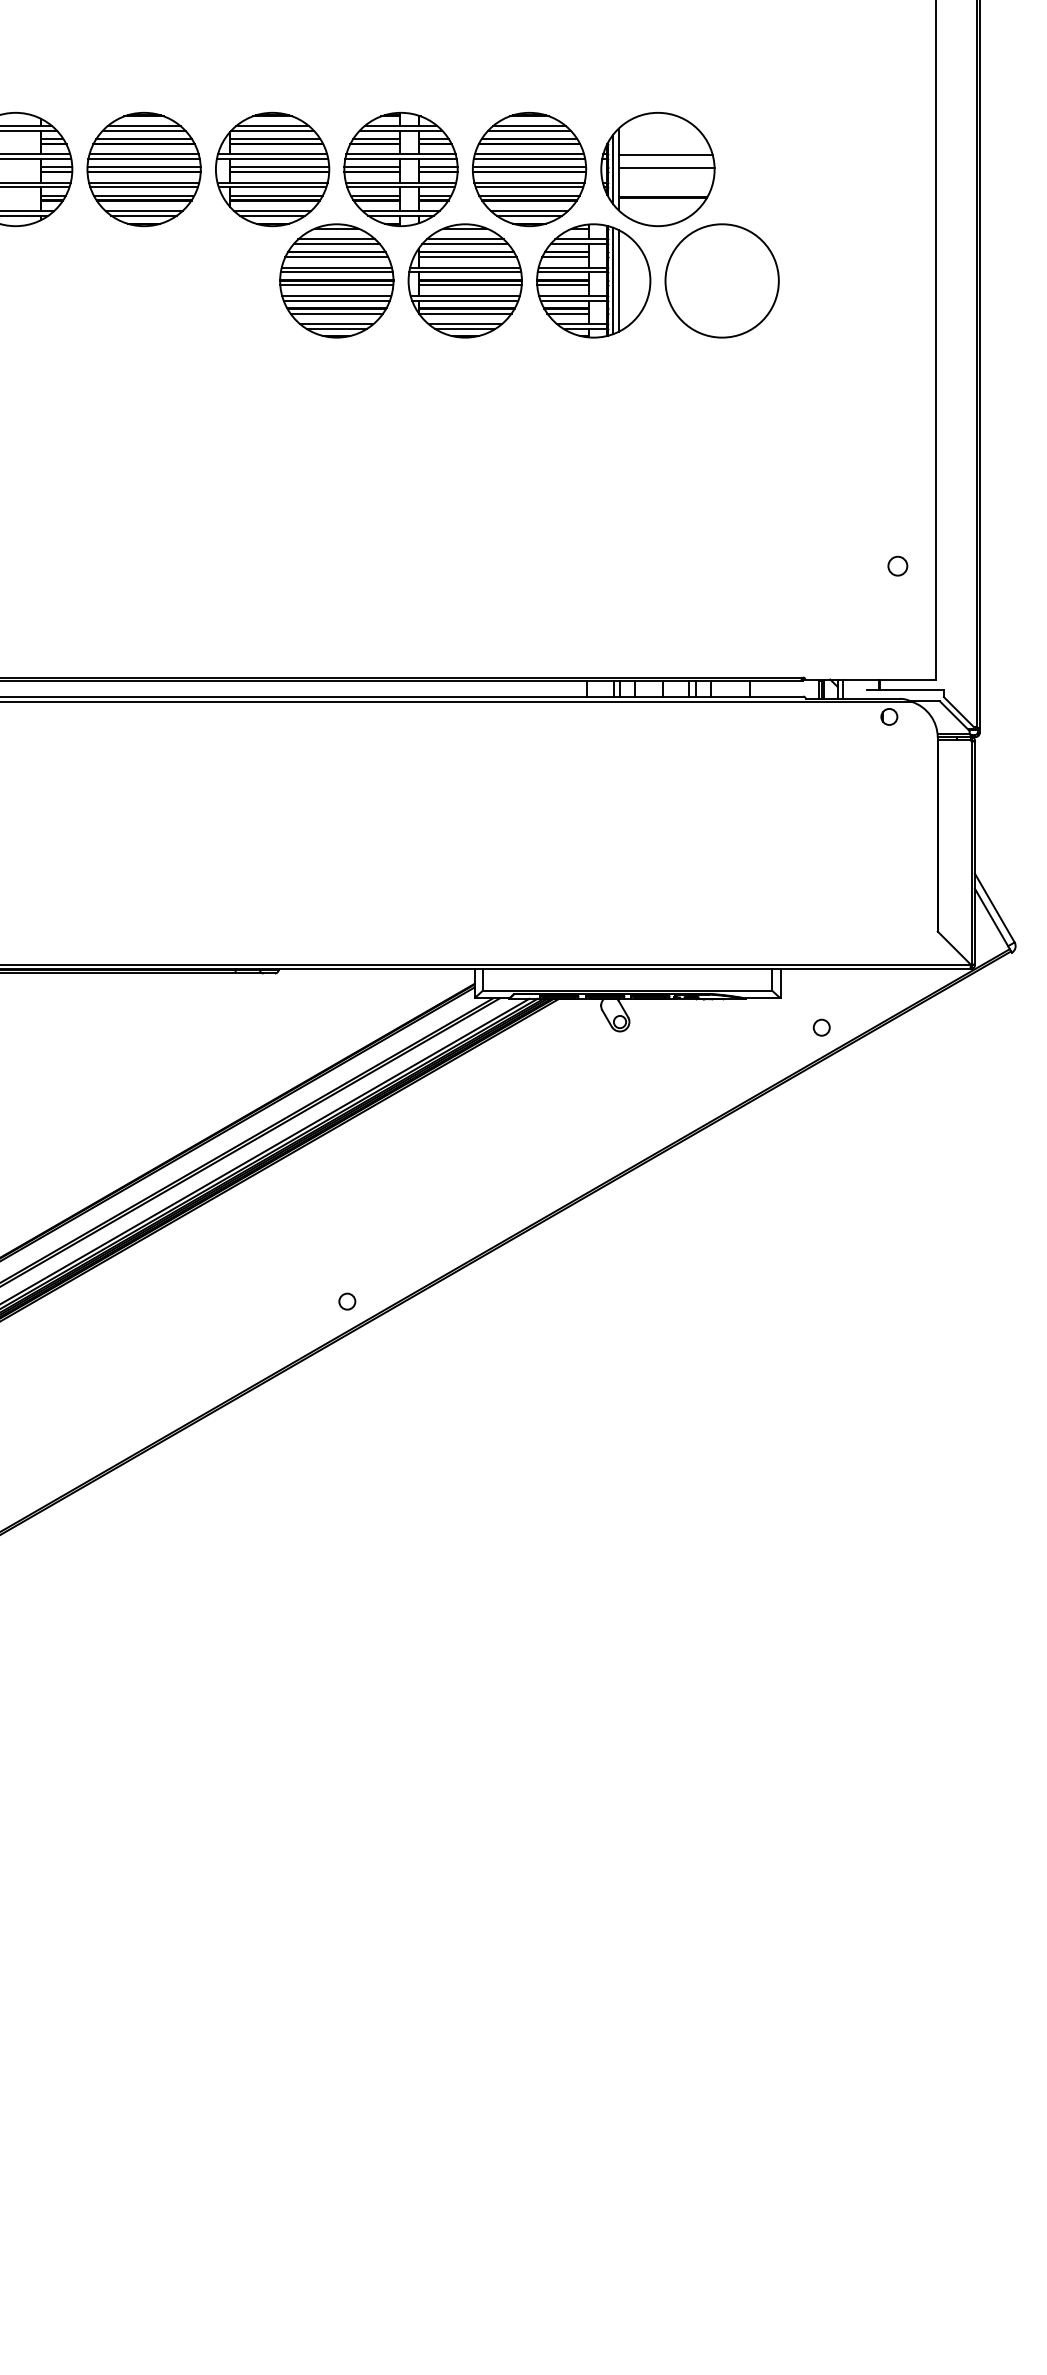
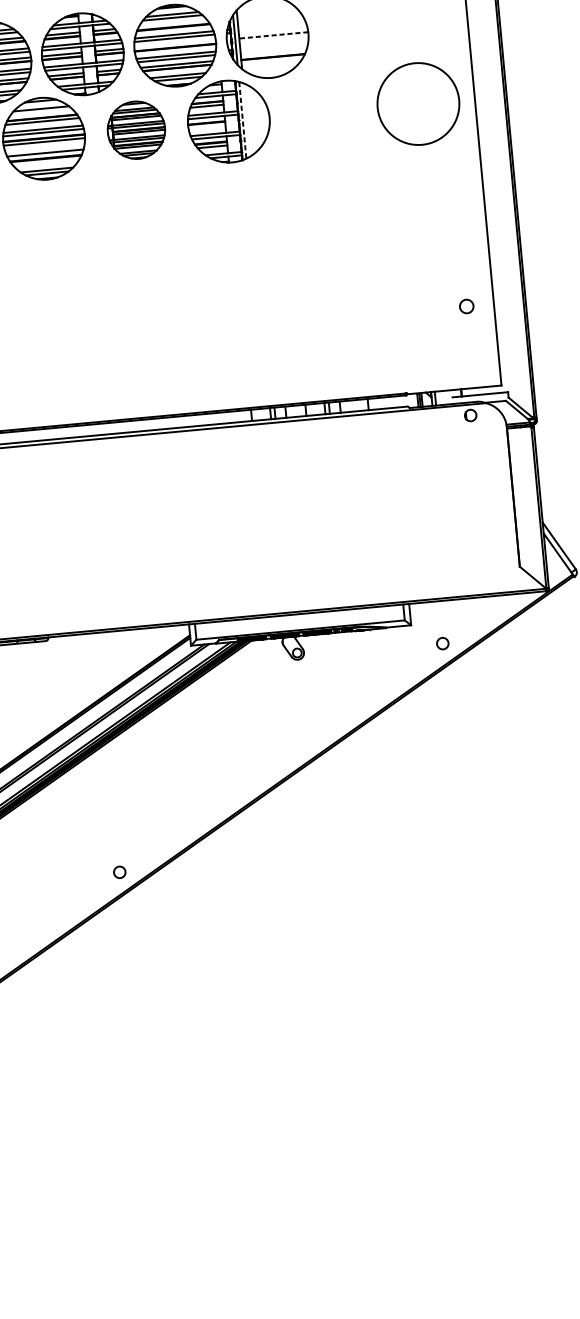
line: (529, 138) -> (173, 23), removed
line: (665, 155) -> (272, 26), removed
line: (529, 167) -> (175, 44), removed
line: (666, 167) -> (273, 35), solid -> dashed
line: (336, 244) -> (41, 112), removed
part: (464, 280) -> (135, 129), size x0.7
line: (618, 280) -> (246, 119), removed
circle: (721, 280) -> (417, 103), moved
line: (613, 281) -> (243, 120), solid -> dashed
line: (562, 285) -> (206, 126), removed
line: (336, 296) -> (44, 149), removed
line: (336, 313) -> (46, 162), removed

